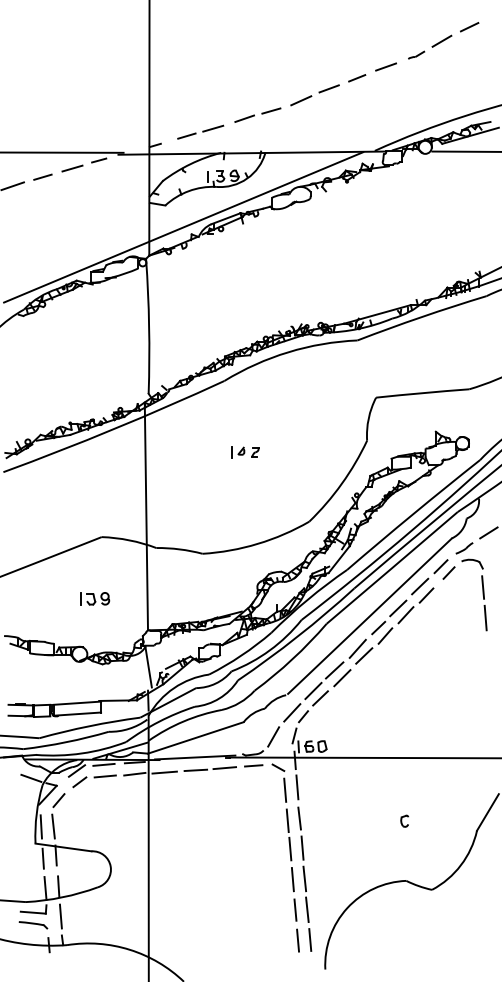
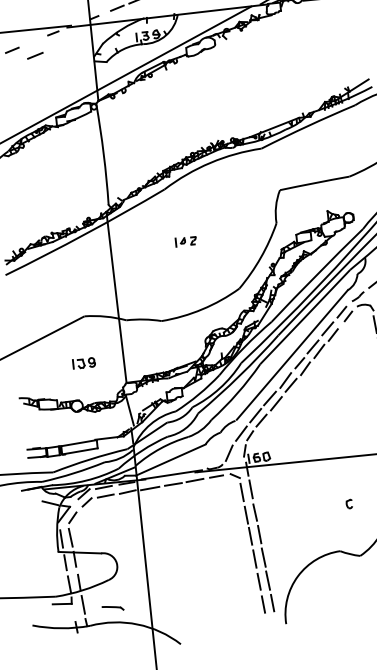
line: (72, 168) -> (35, 55), moved
part: (404, 820) -> (349, 503), moved
part: (33, 925) -> (113, 608), moved

